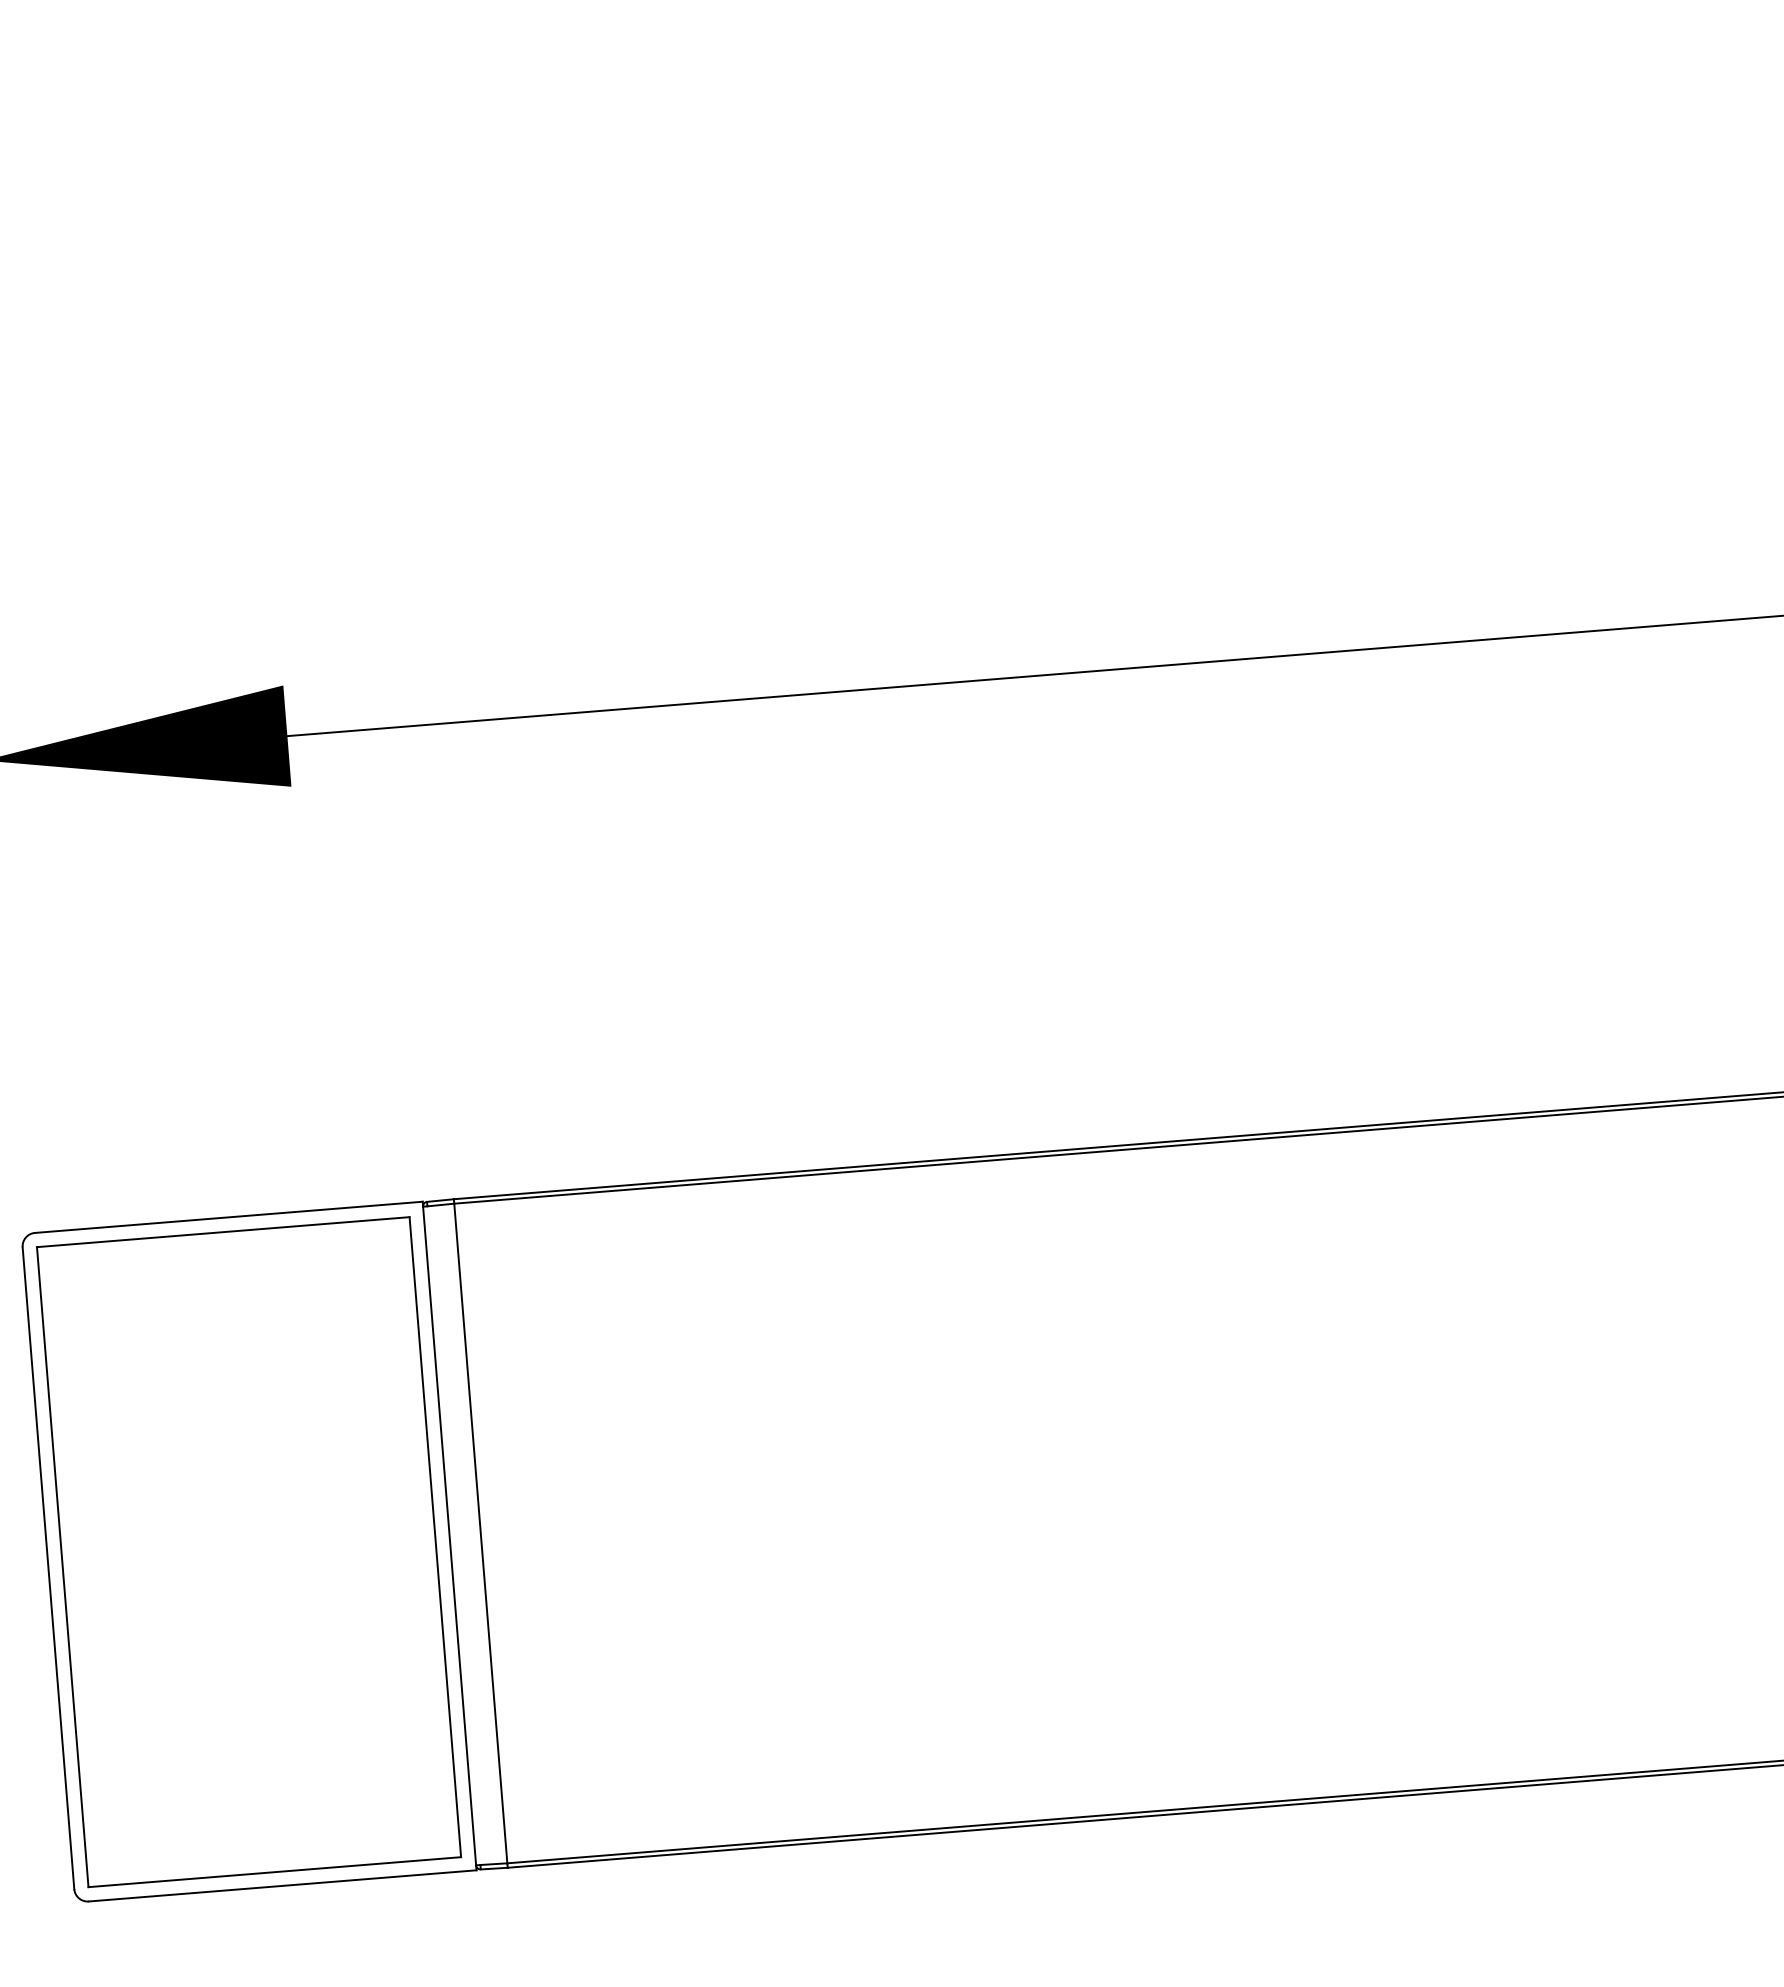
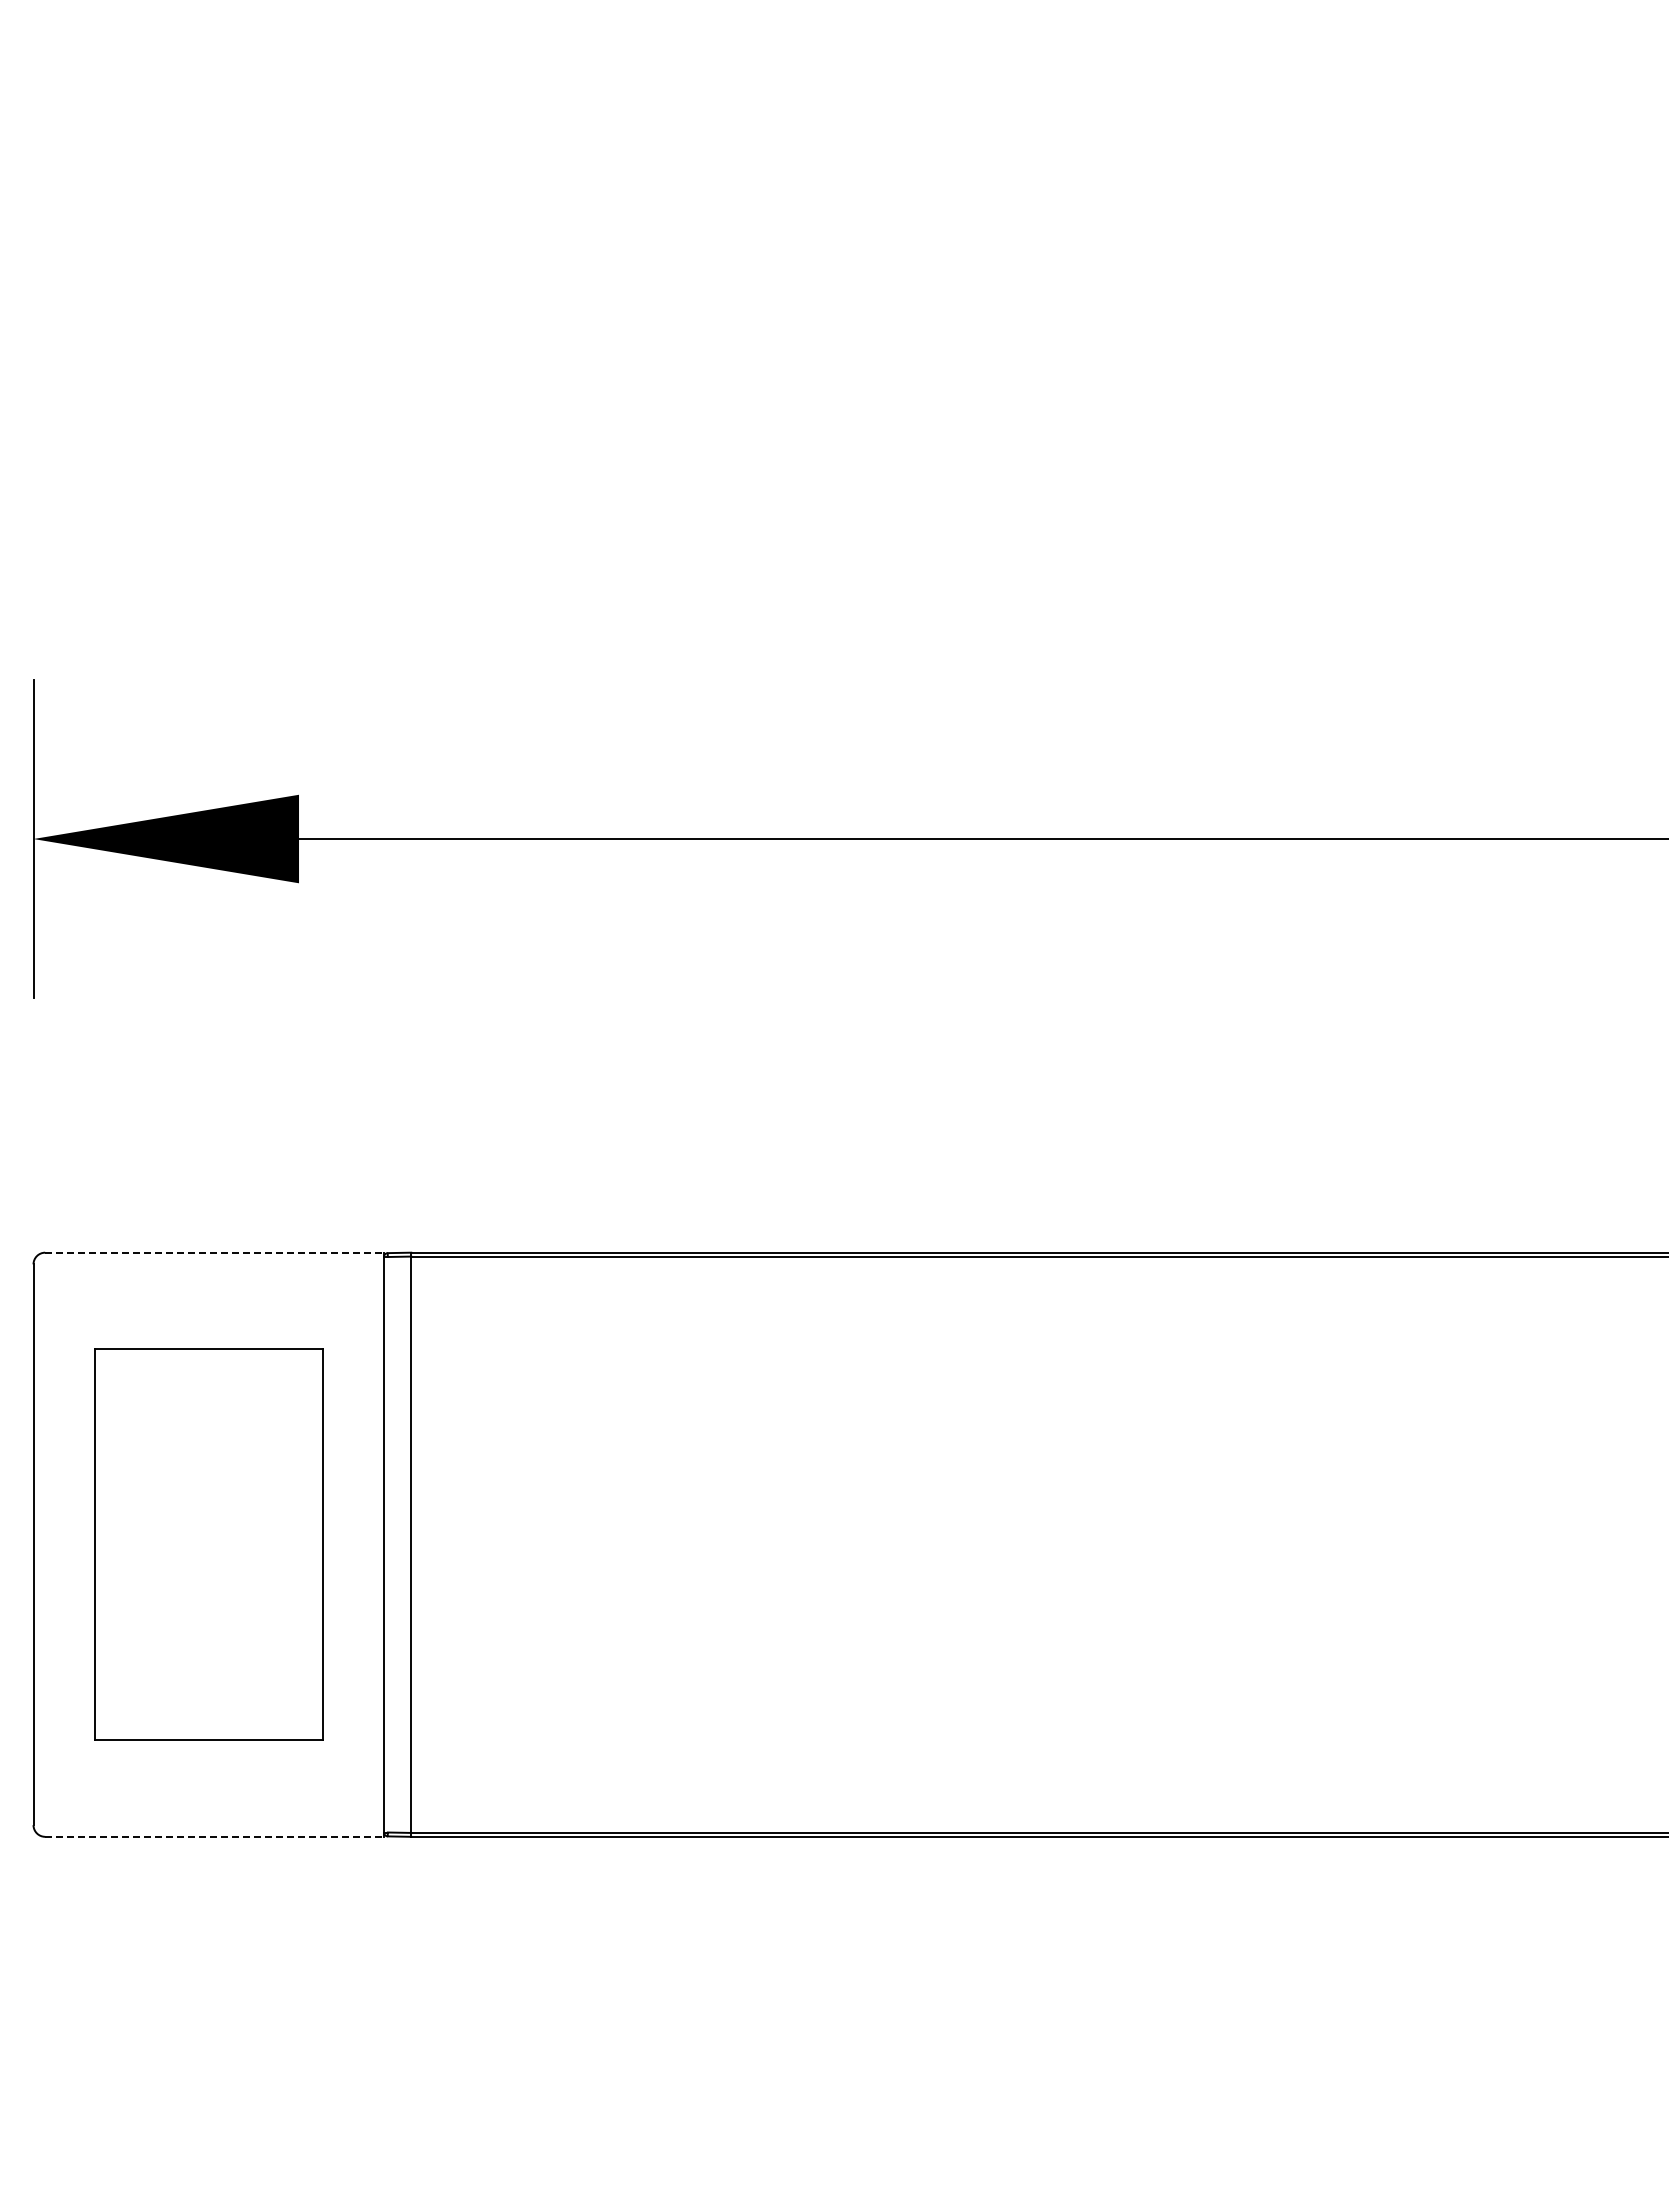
line: (229, 1217) -> (215, 1252), solid -> dashed
part: (248, 1551) -> (208, 1544), size x0.7
line: (283, 1885) -> (215, 1836), solid -> dashed

